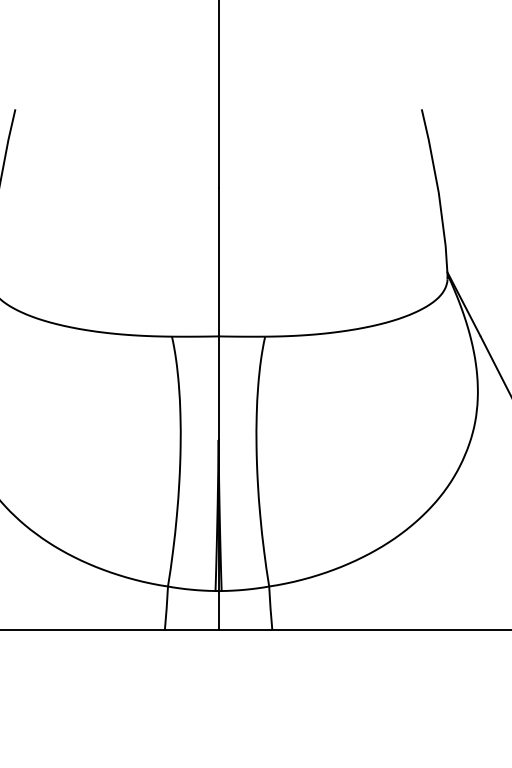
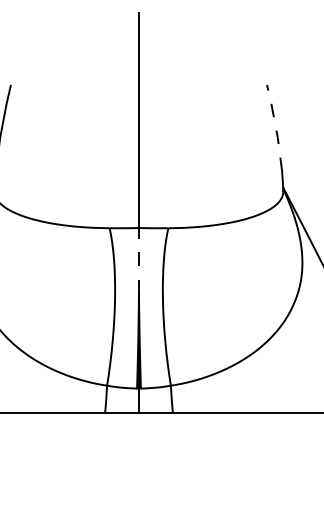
line: (435, 176) -> (275, 127), solid -> dashed
line: (219, 387) -> (139, 260), solid -> dashed

